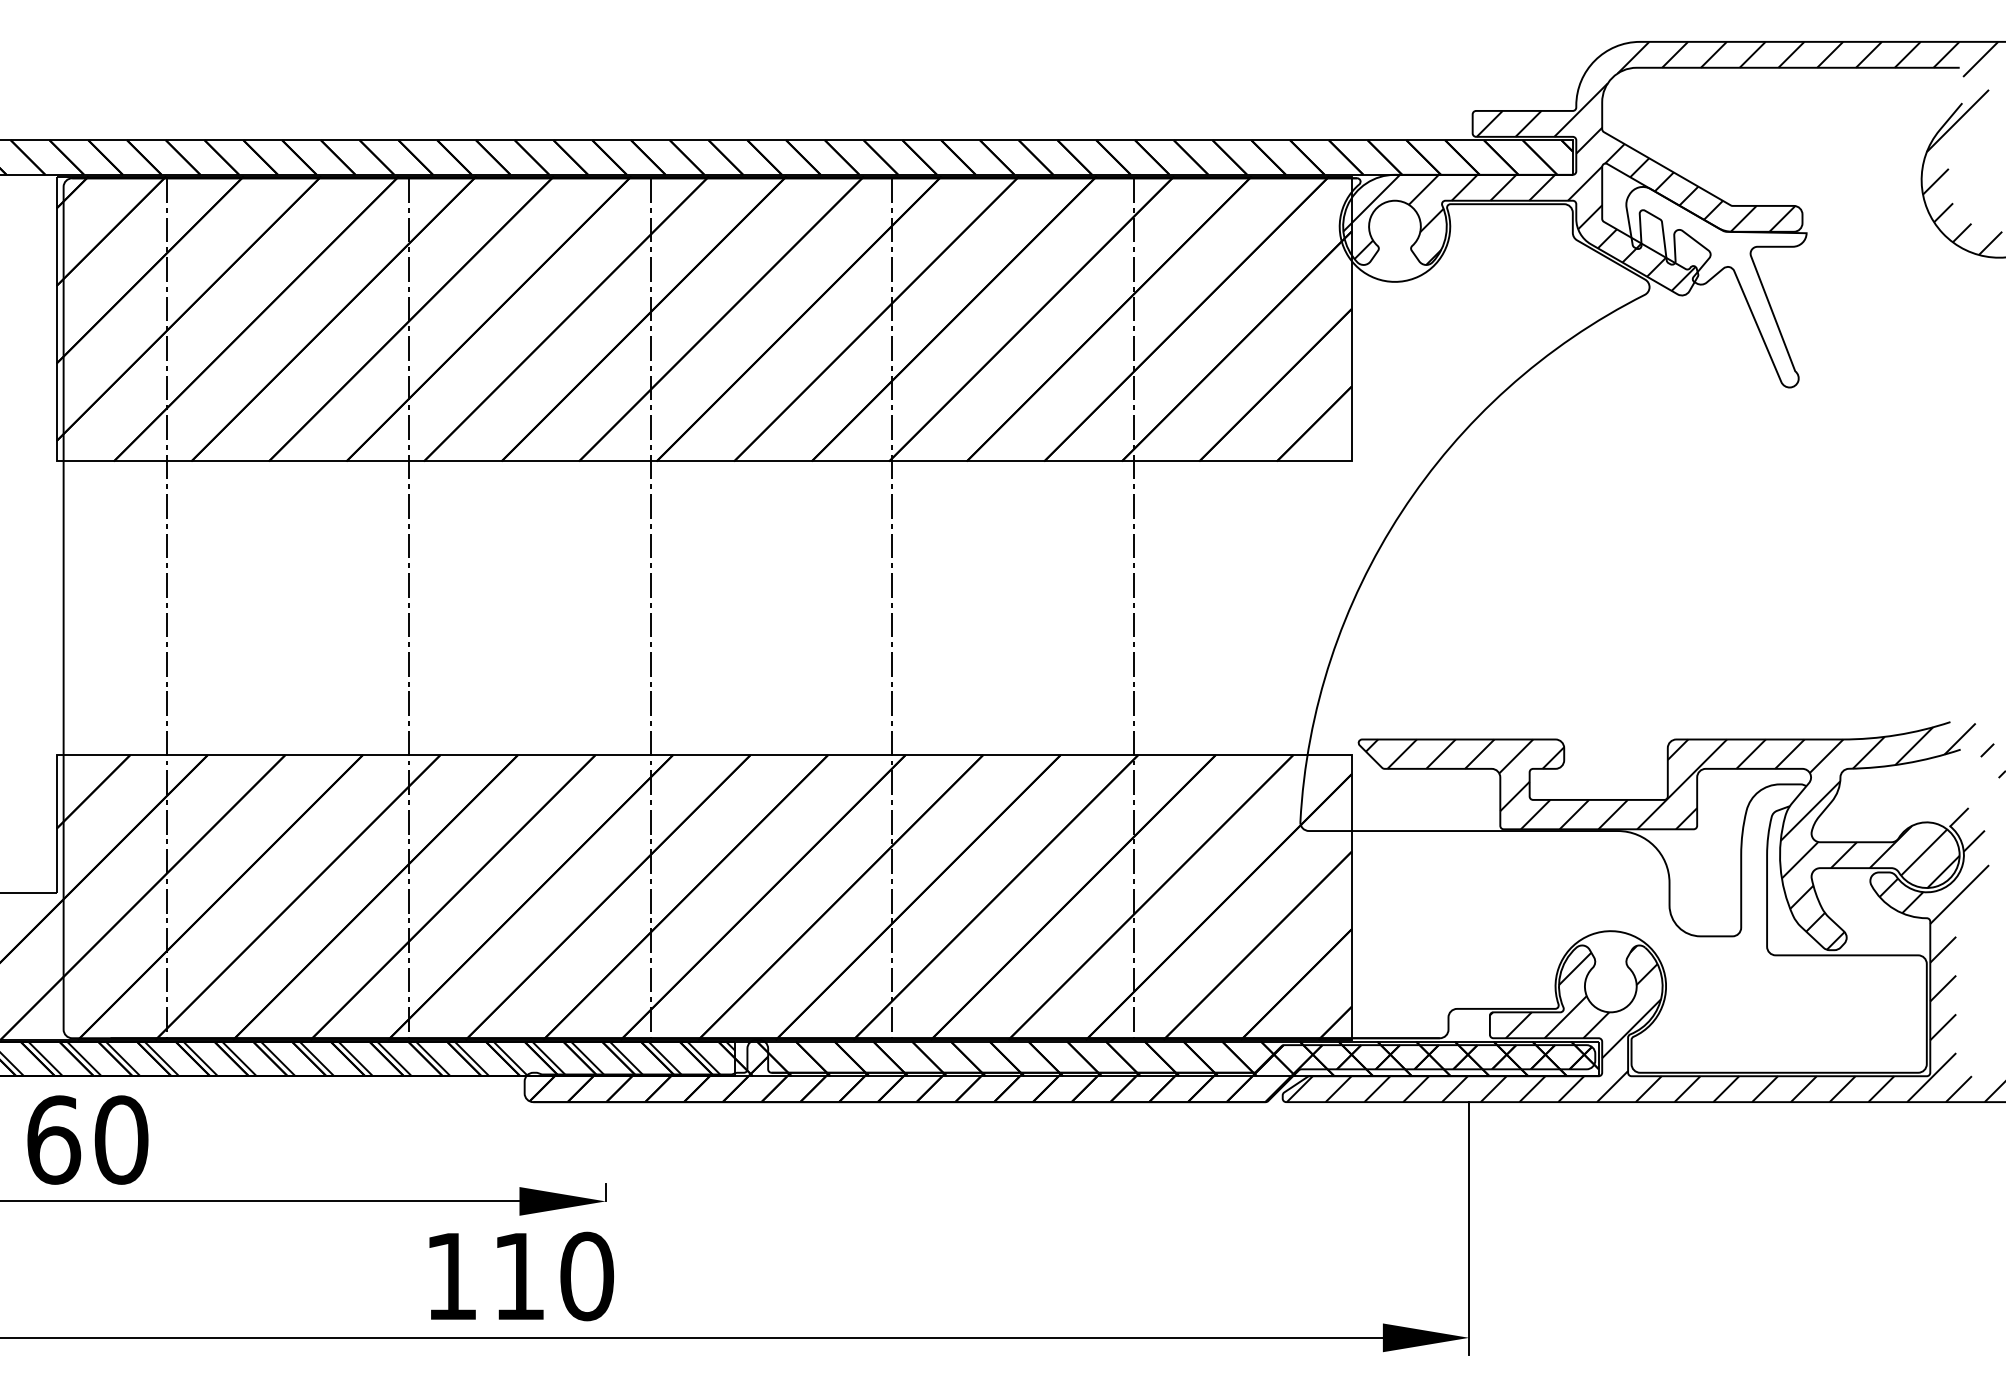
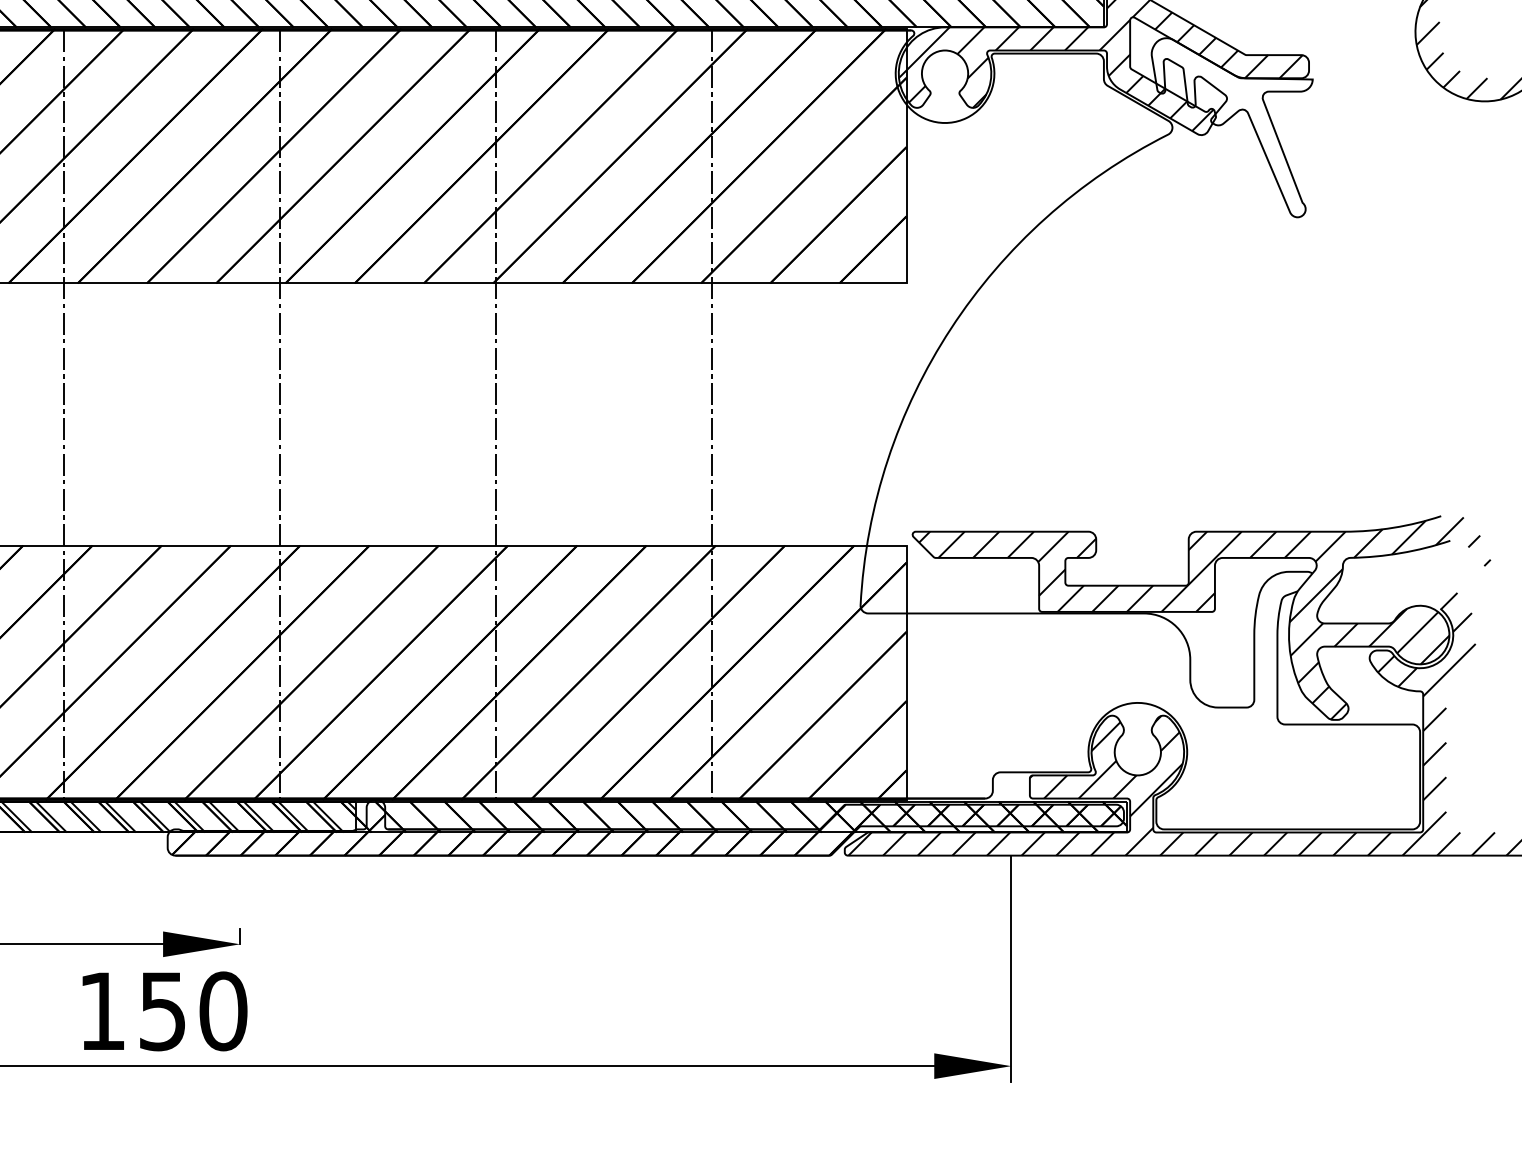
text: (518, 1277) -> (162, 1012), 110 -> 150

